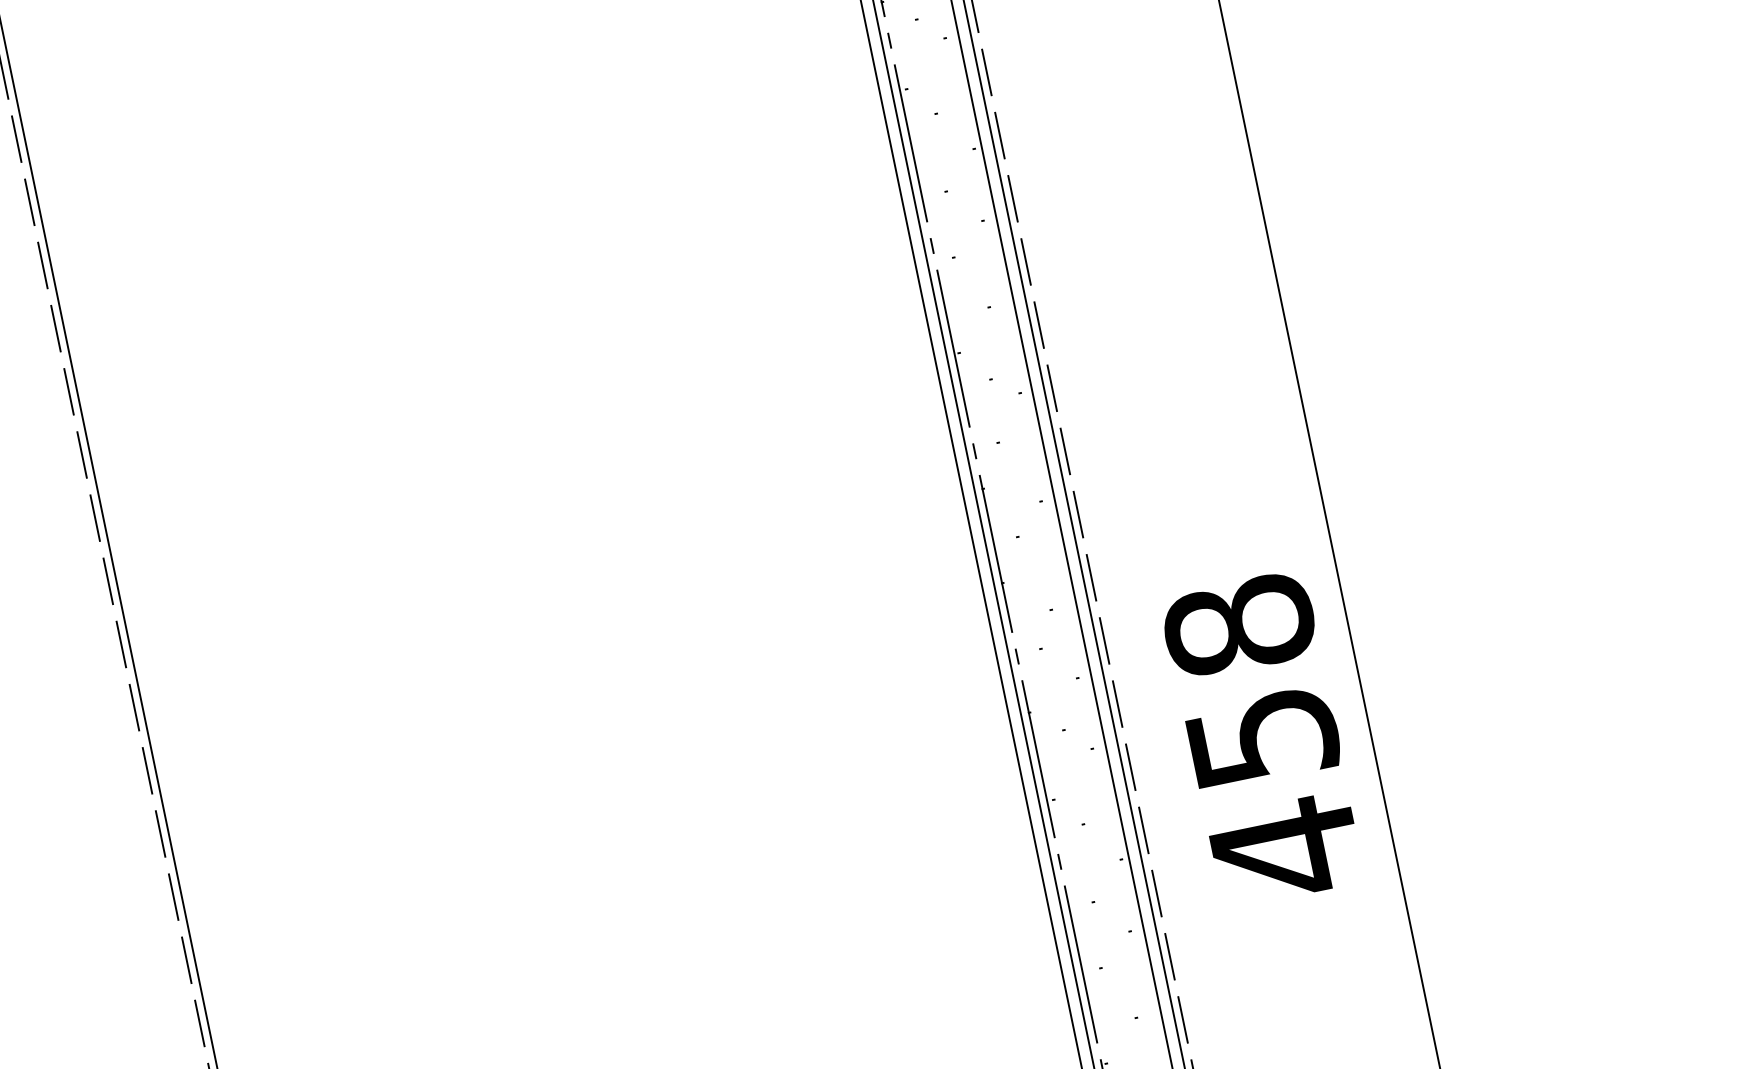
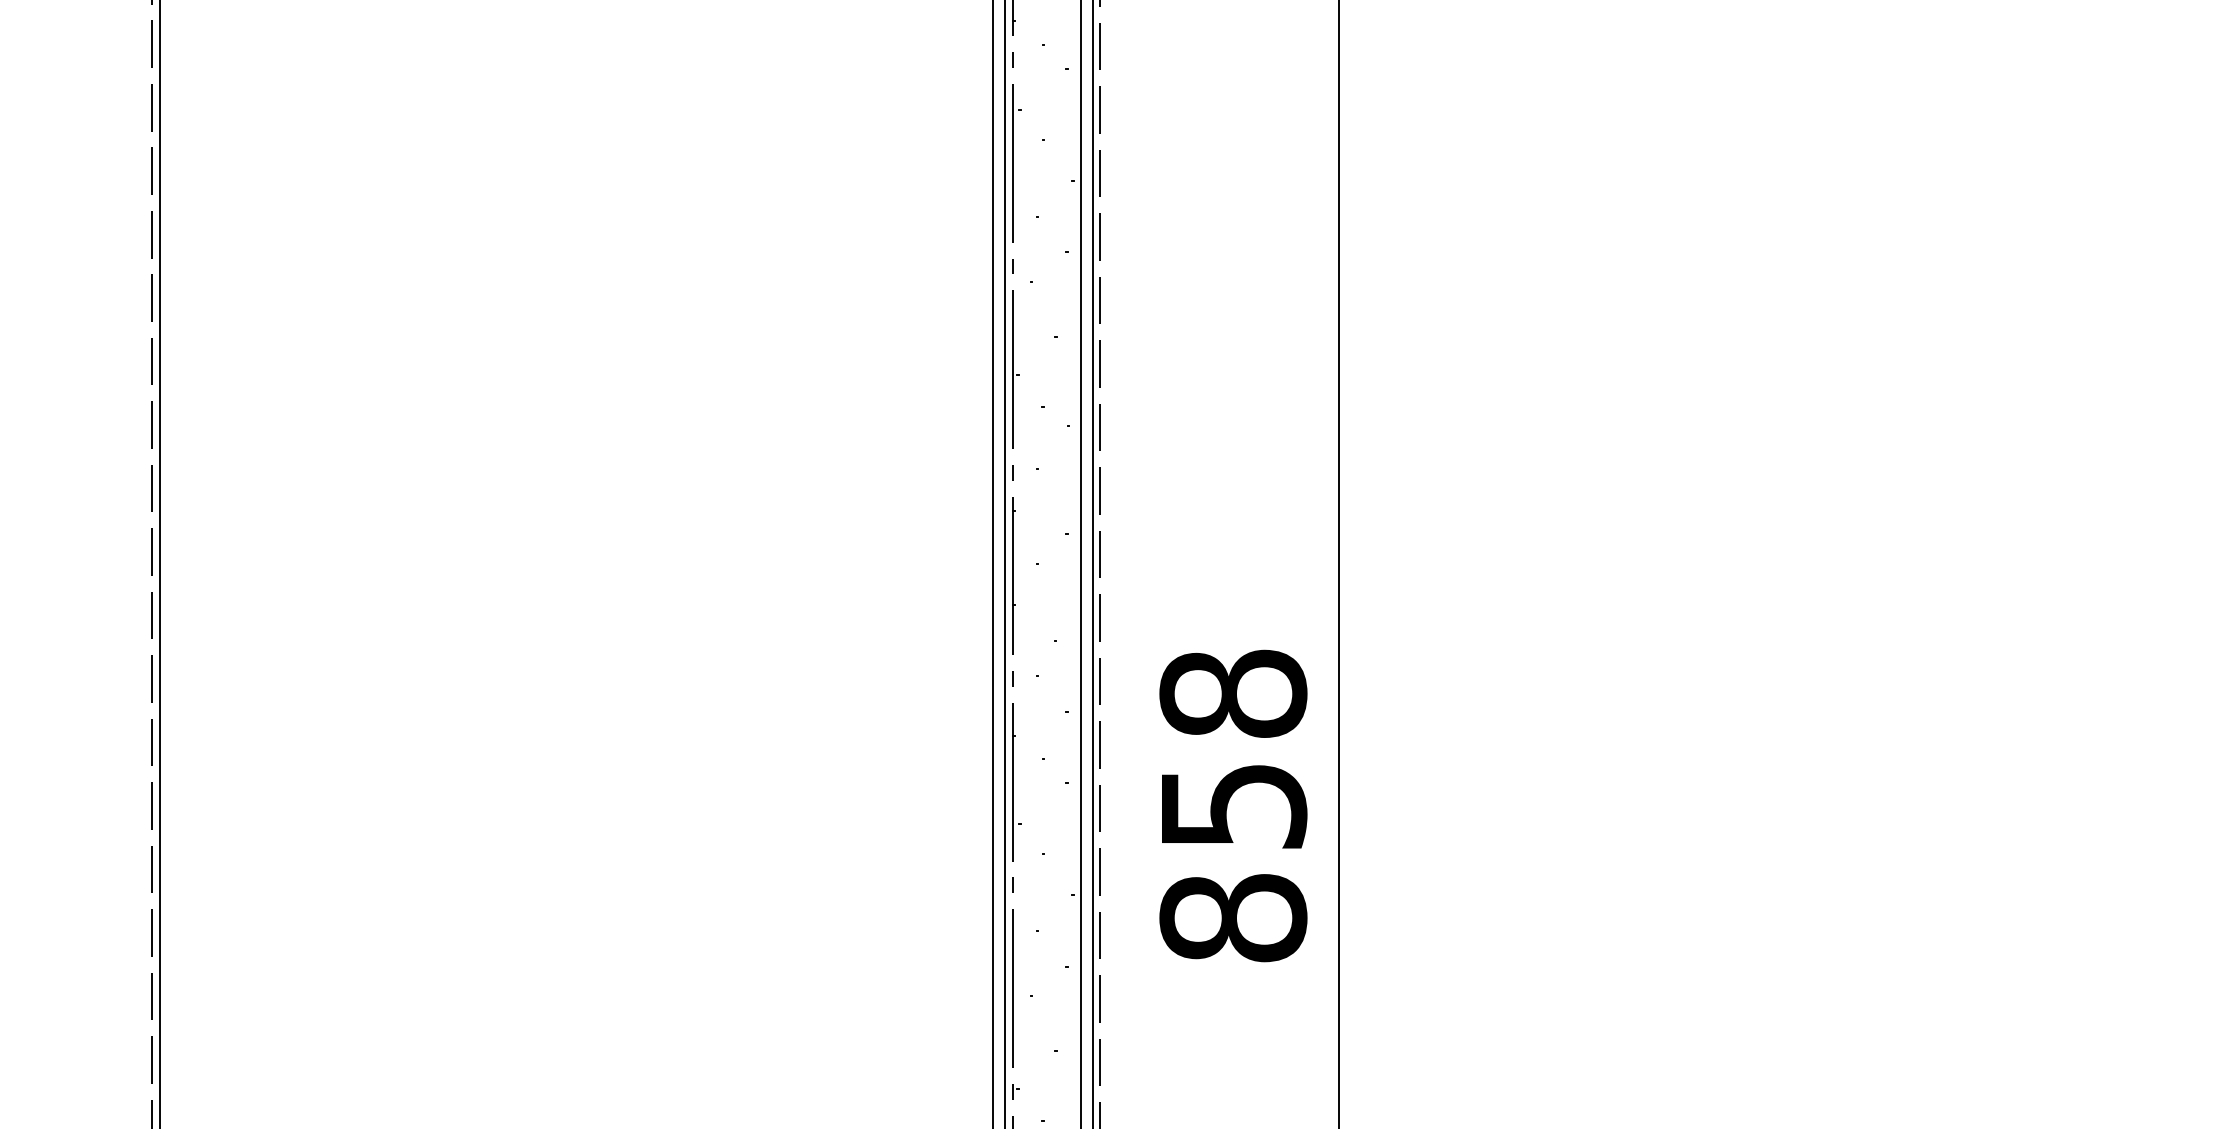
text: (1285, 849) -> (1233, 918), 458 -> 858

